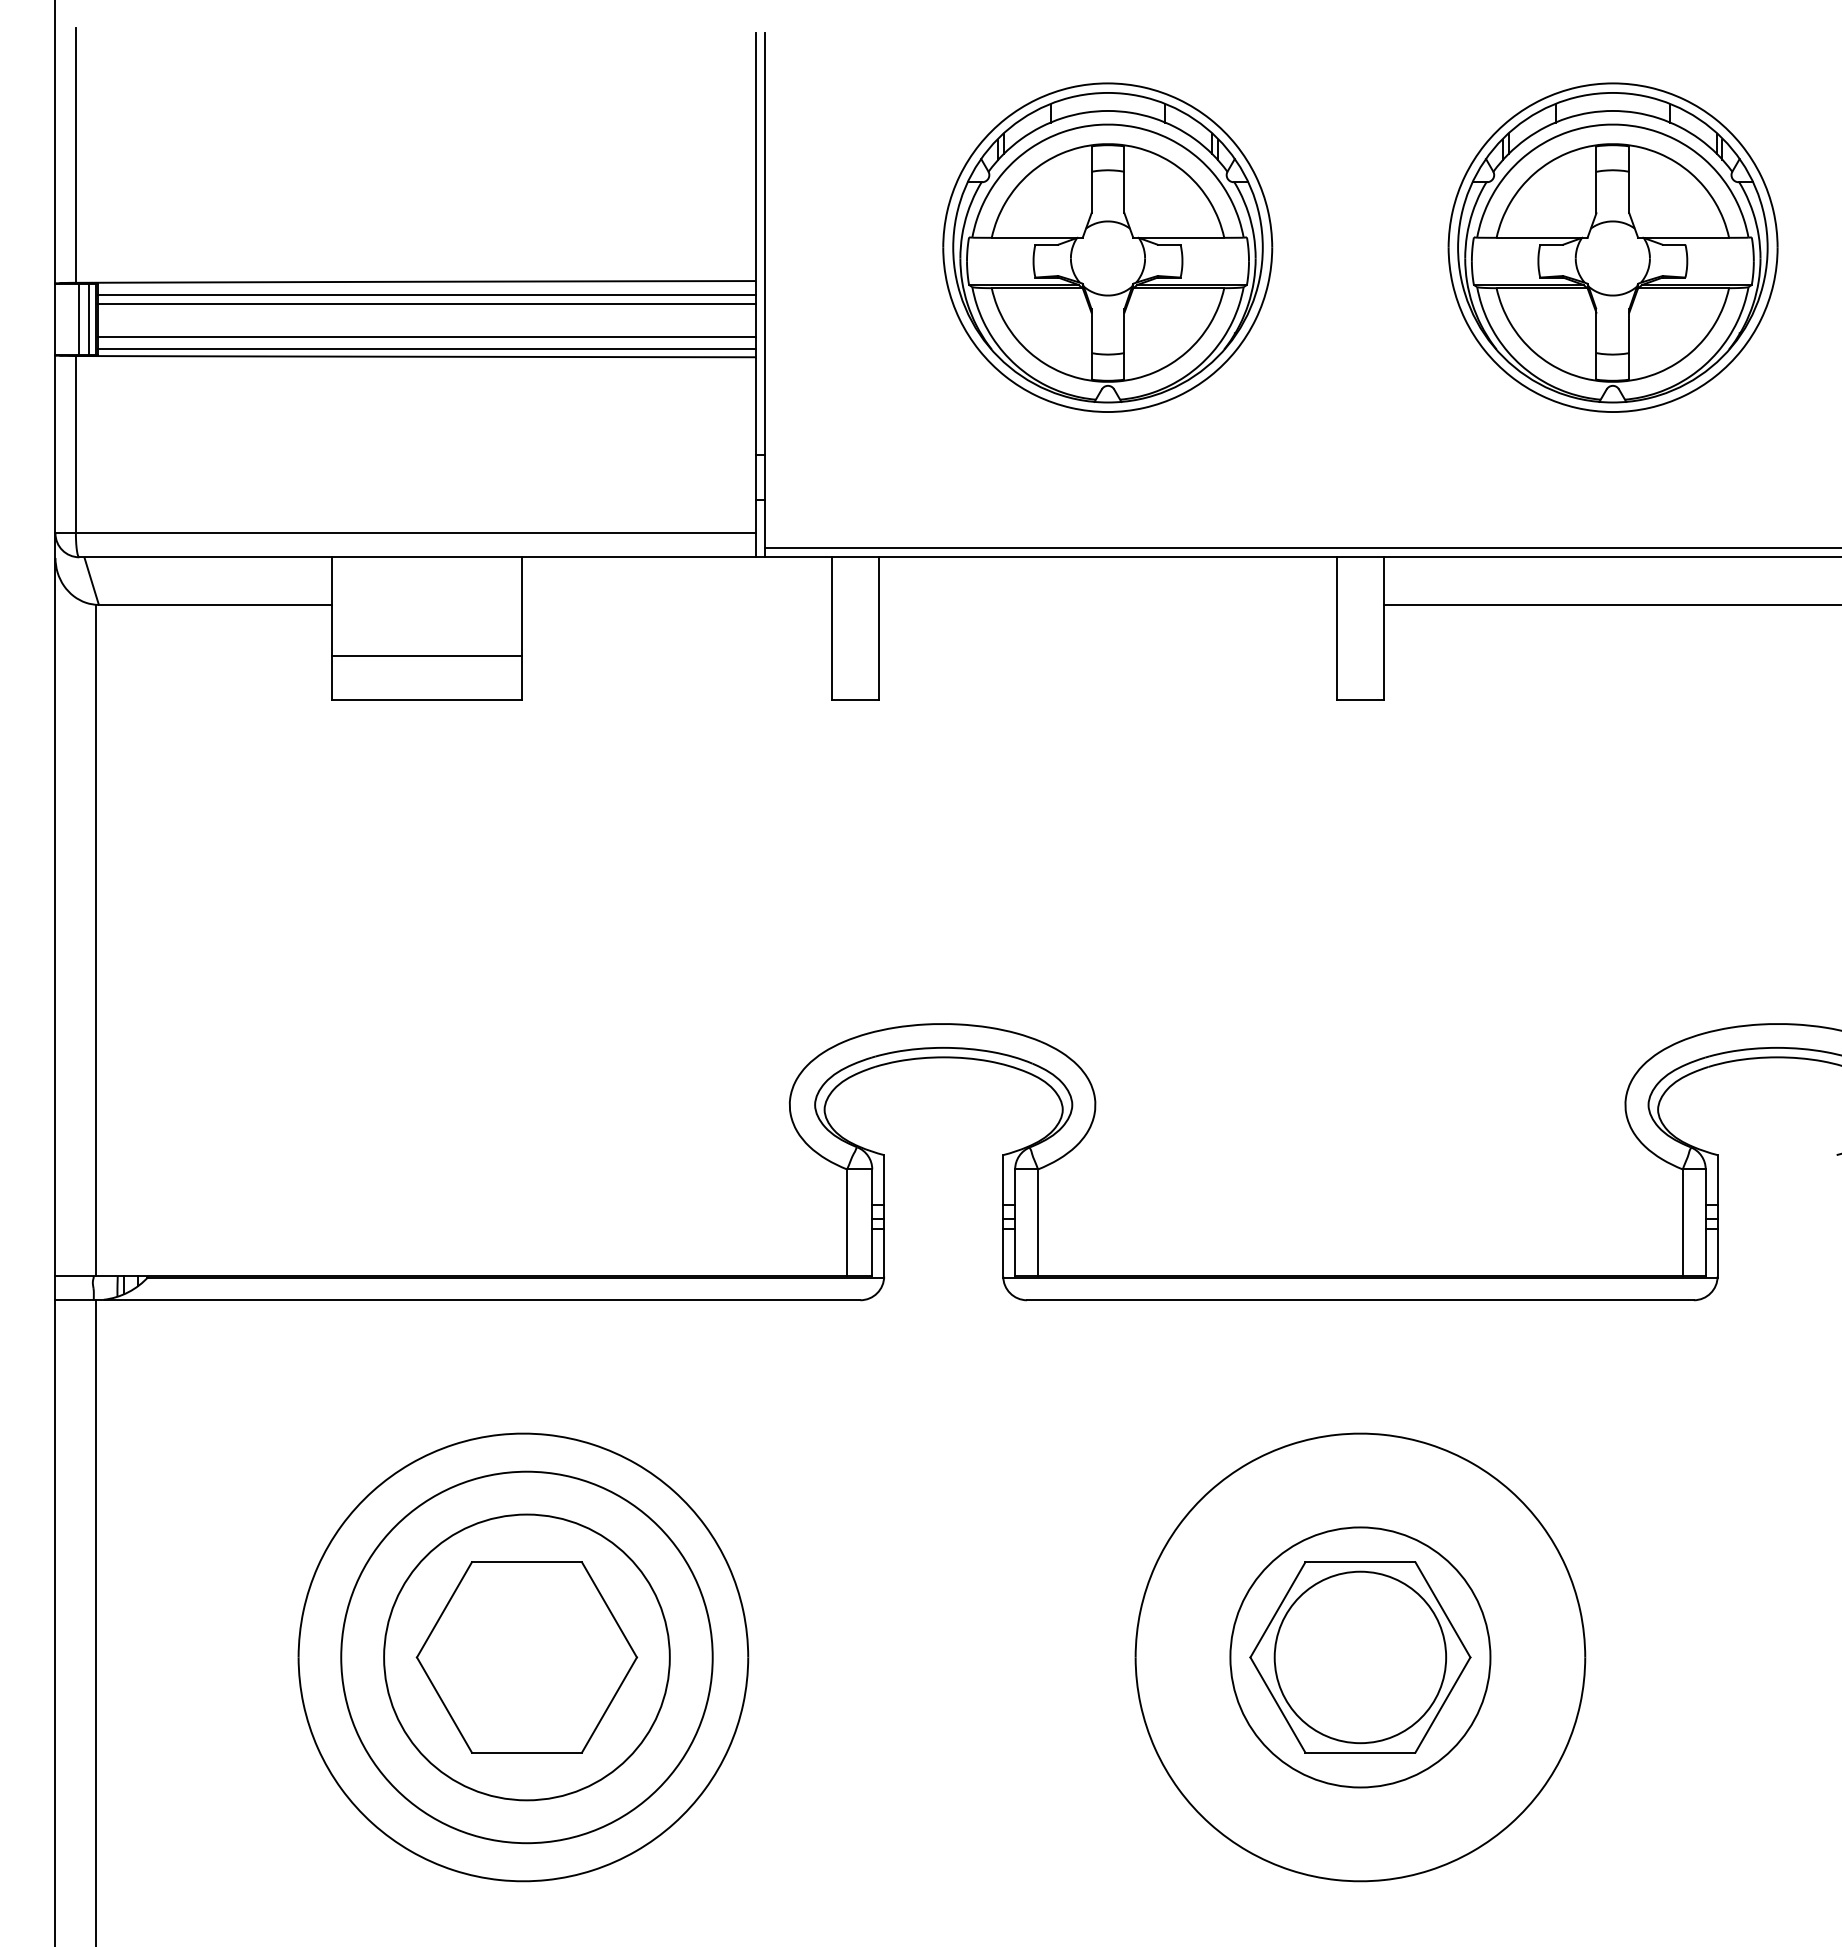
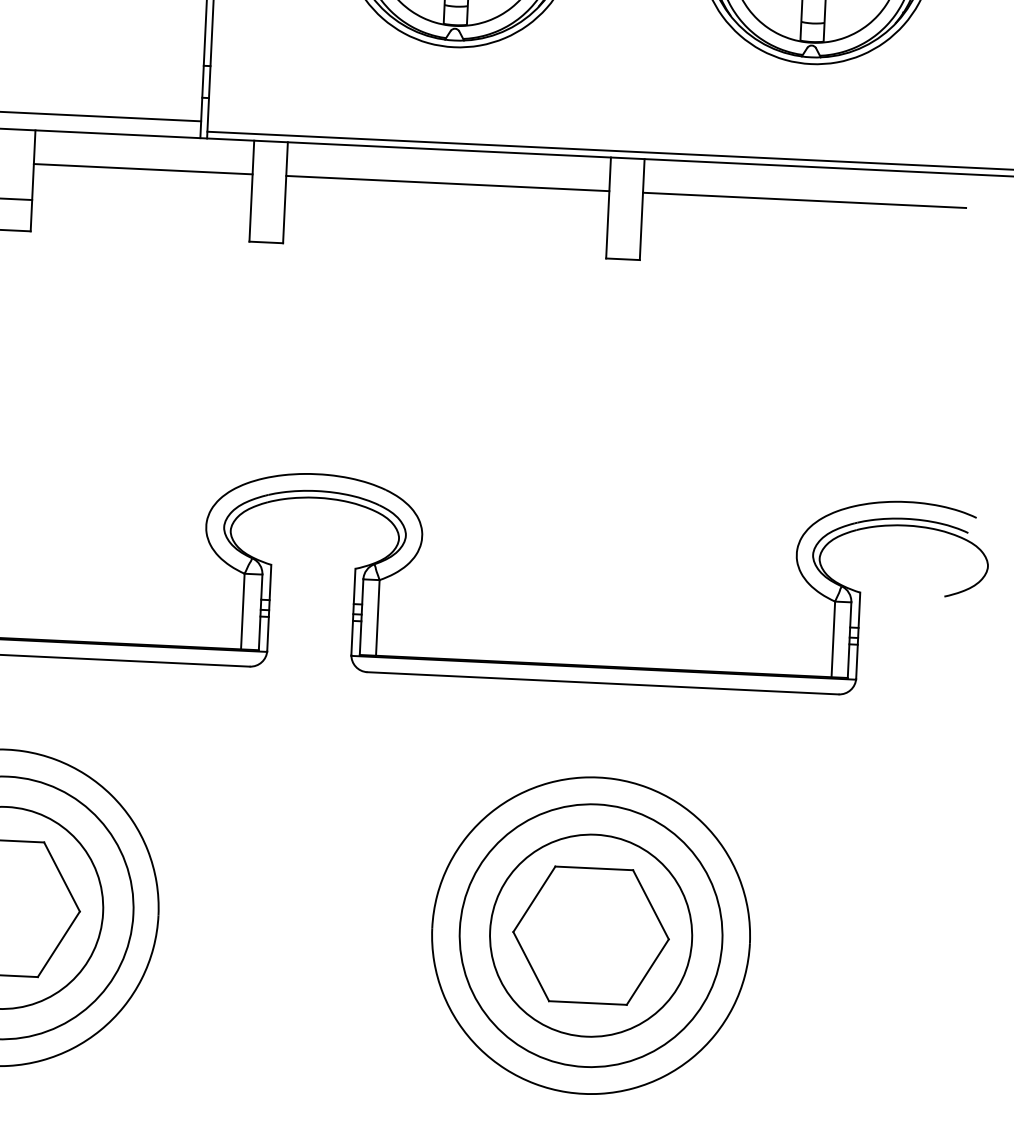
line: (676, 604) -> (142, 168), added
line: (1107, 604) -> (447, 183), added
circle: (1360, 1657) -> (591, 935), size x1.43
circle: (1360, 1657) -> (591, 935), size x1.67

